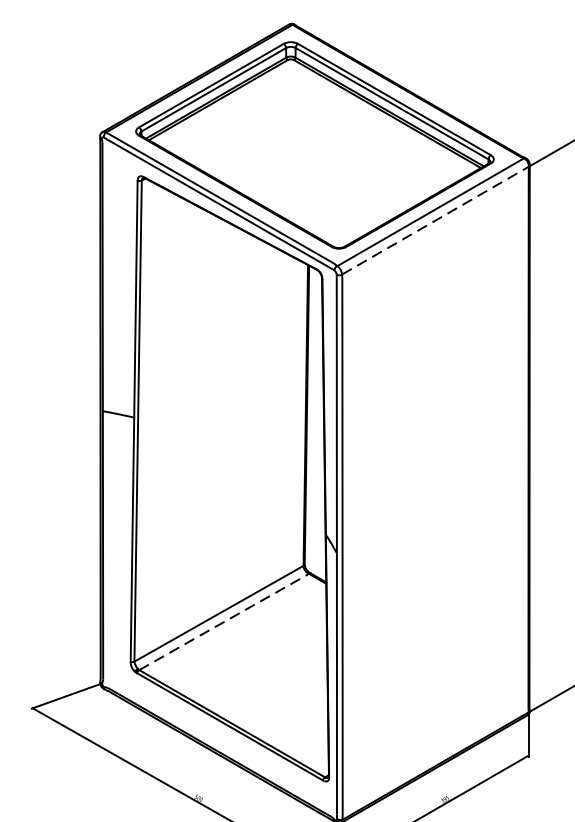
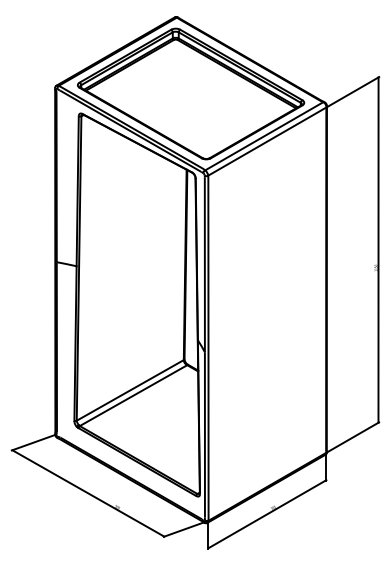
line: (435, 220) -> (267, 141), dashed -> solid
line: (224, 621) -> (133, 395), dashed -> solid

